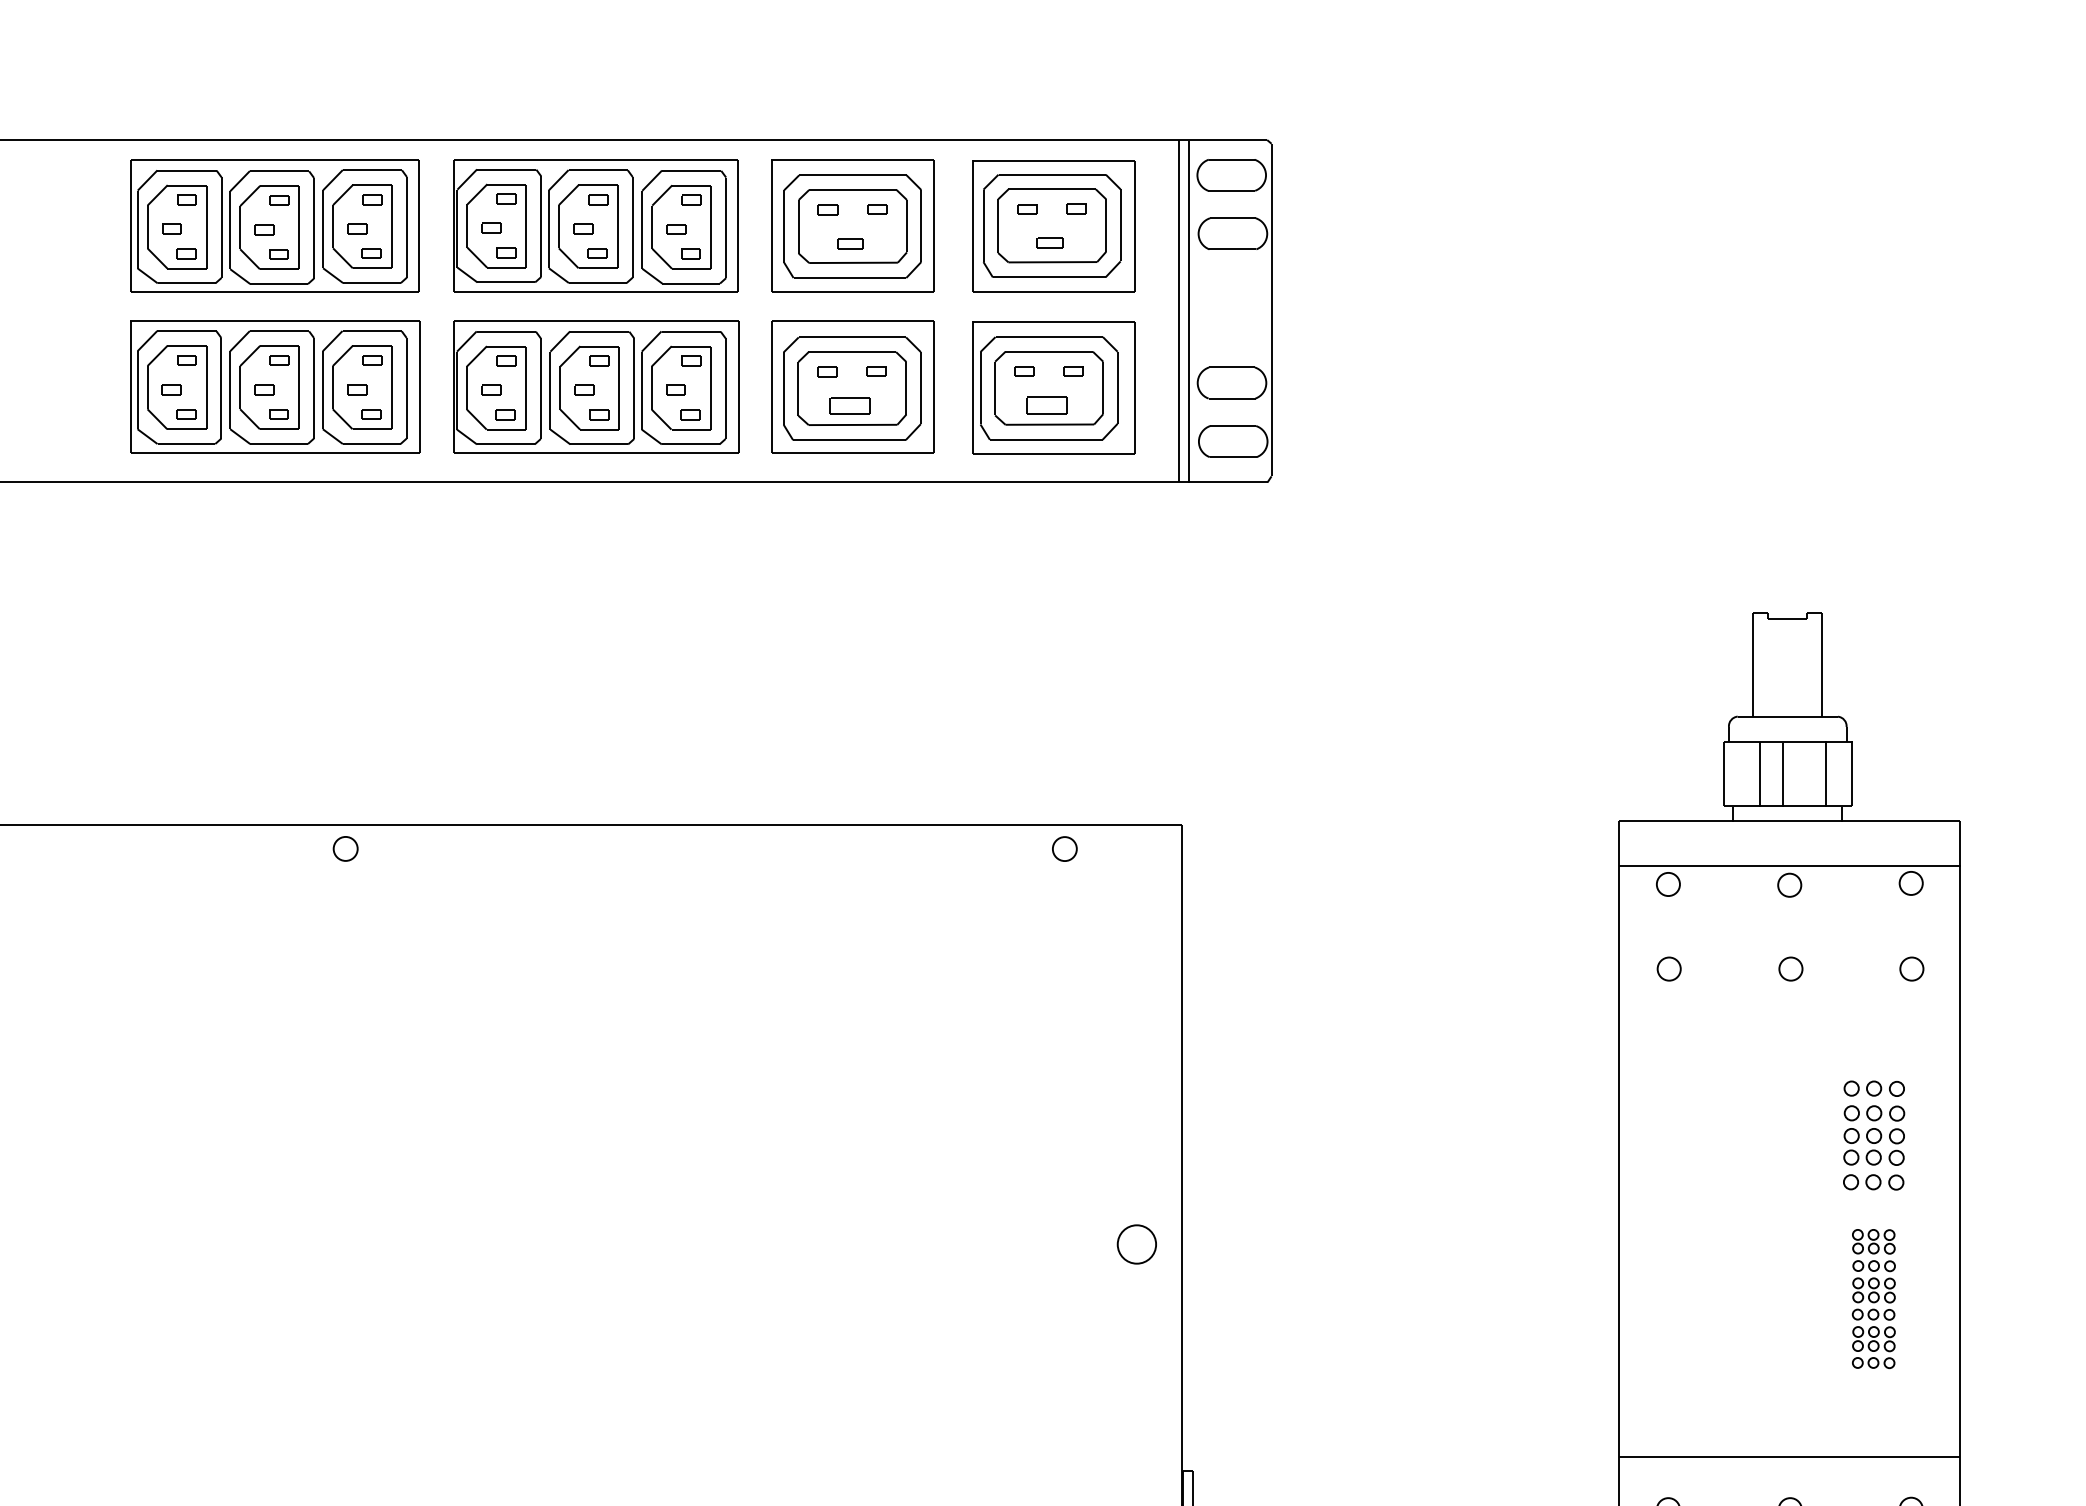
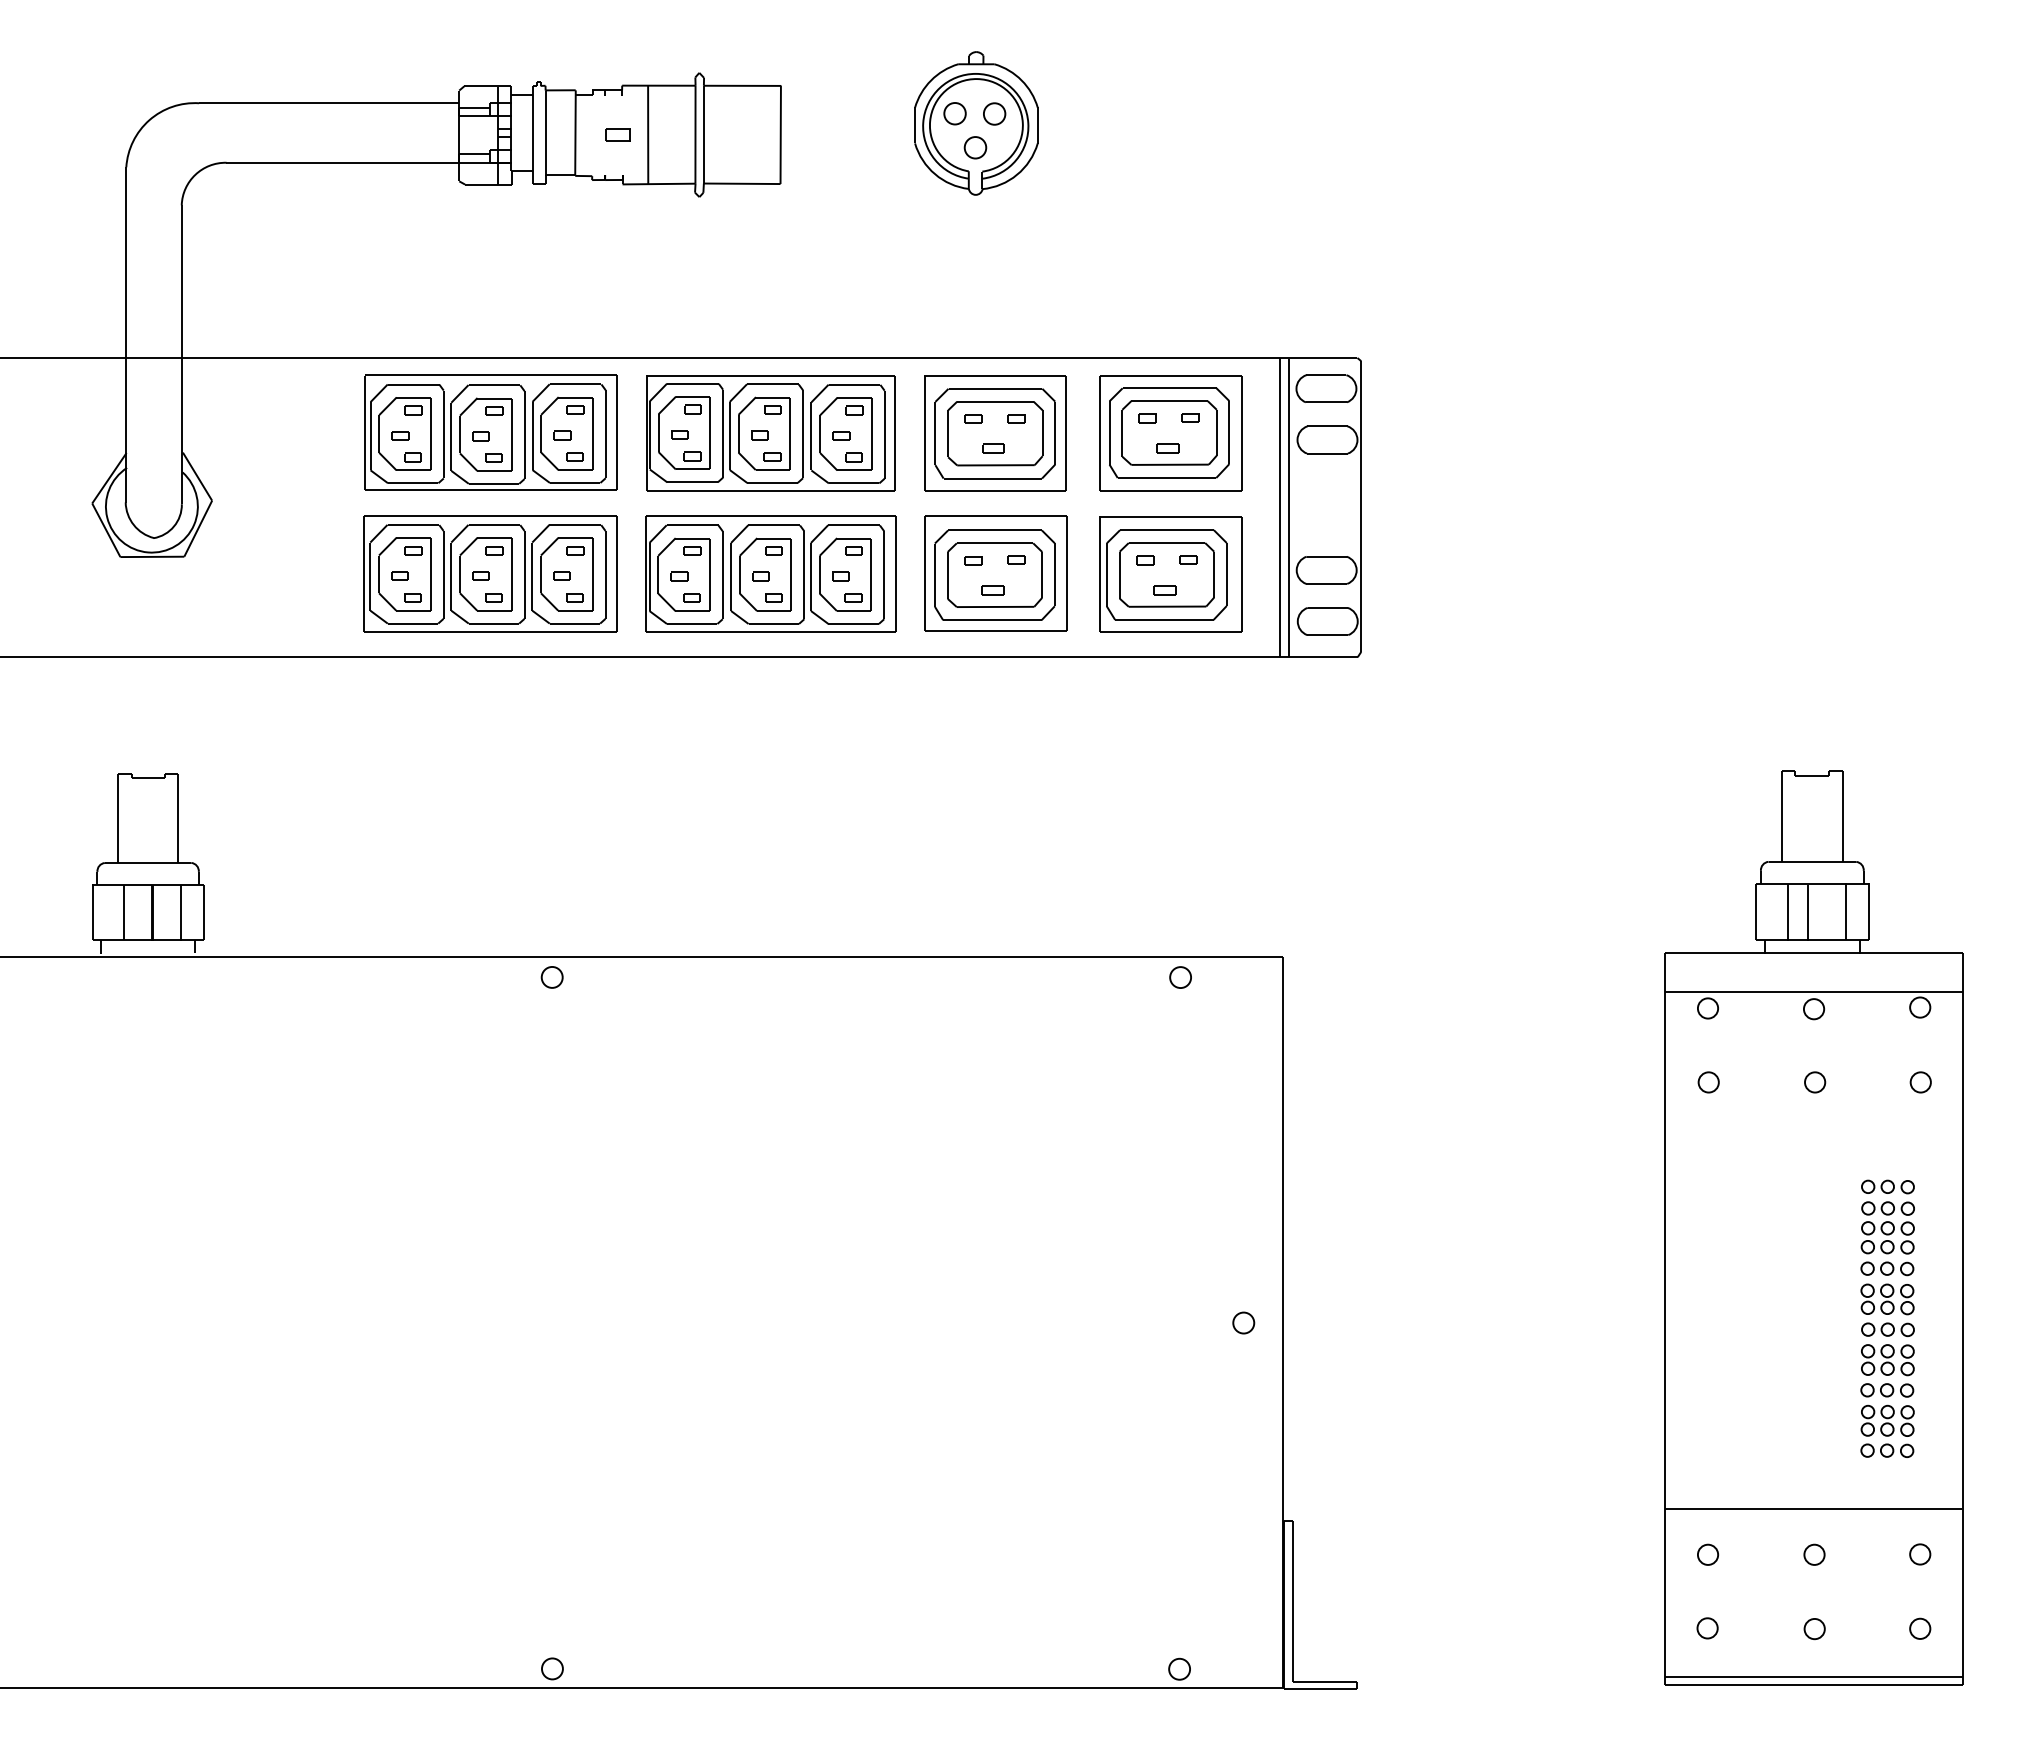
part: (849, 406) -> (992, 590), size x0.62
part: (1046, 406) -> (1164, 590), size x0.62
part: (1136, 1243) -> (1243, 1322), size x0.62
part: (1873, 1298) -> (1887, 1370), size x1.43

